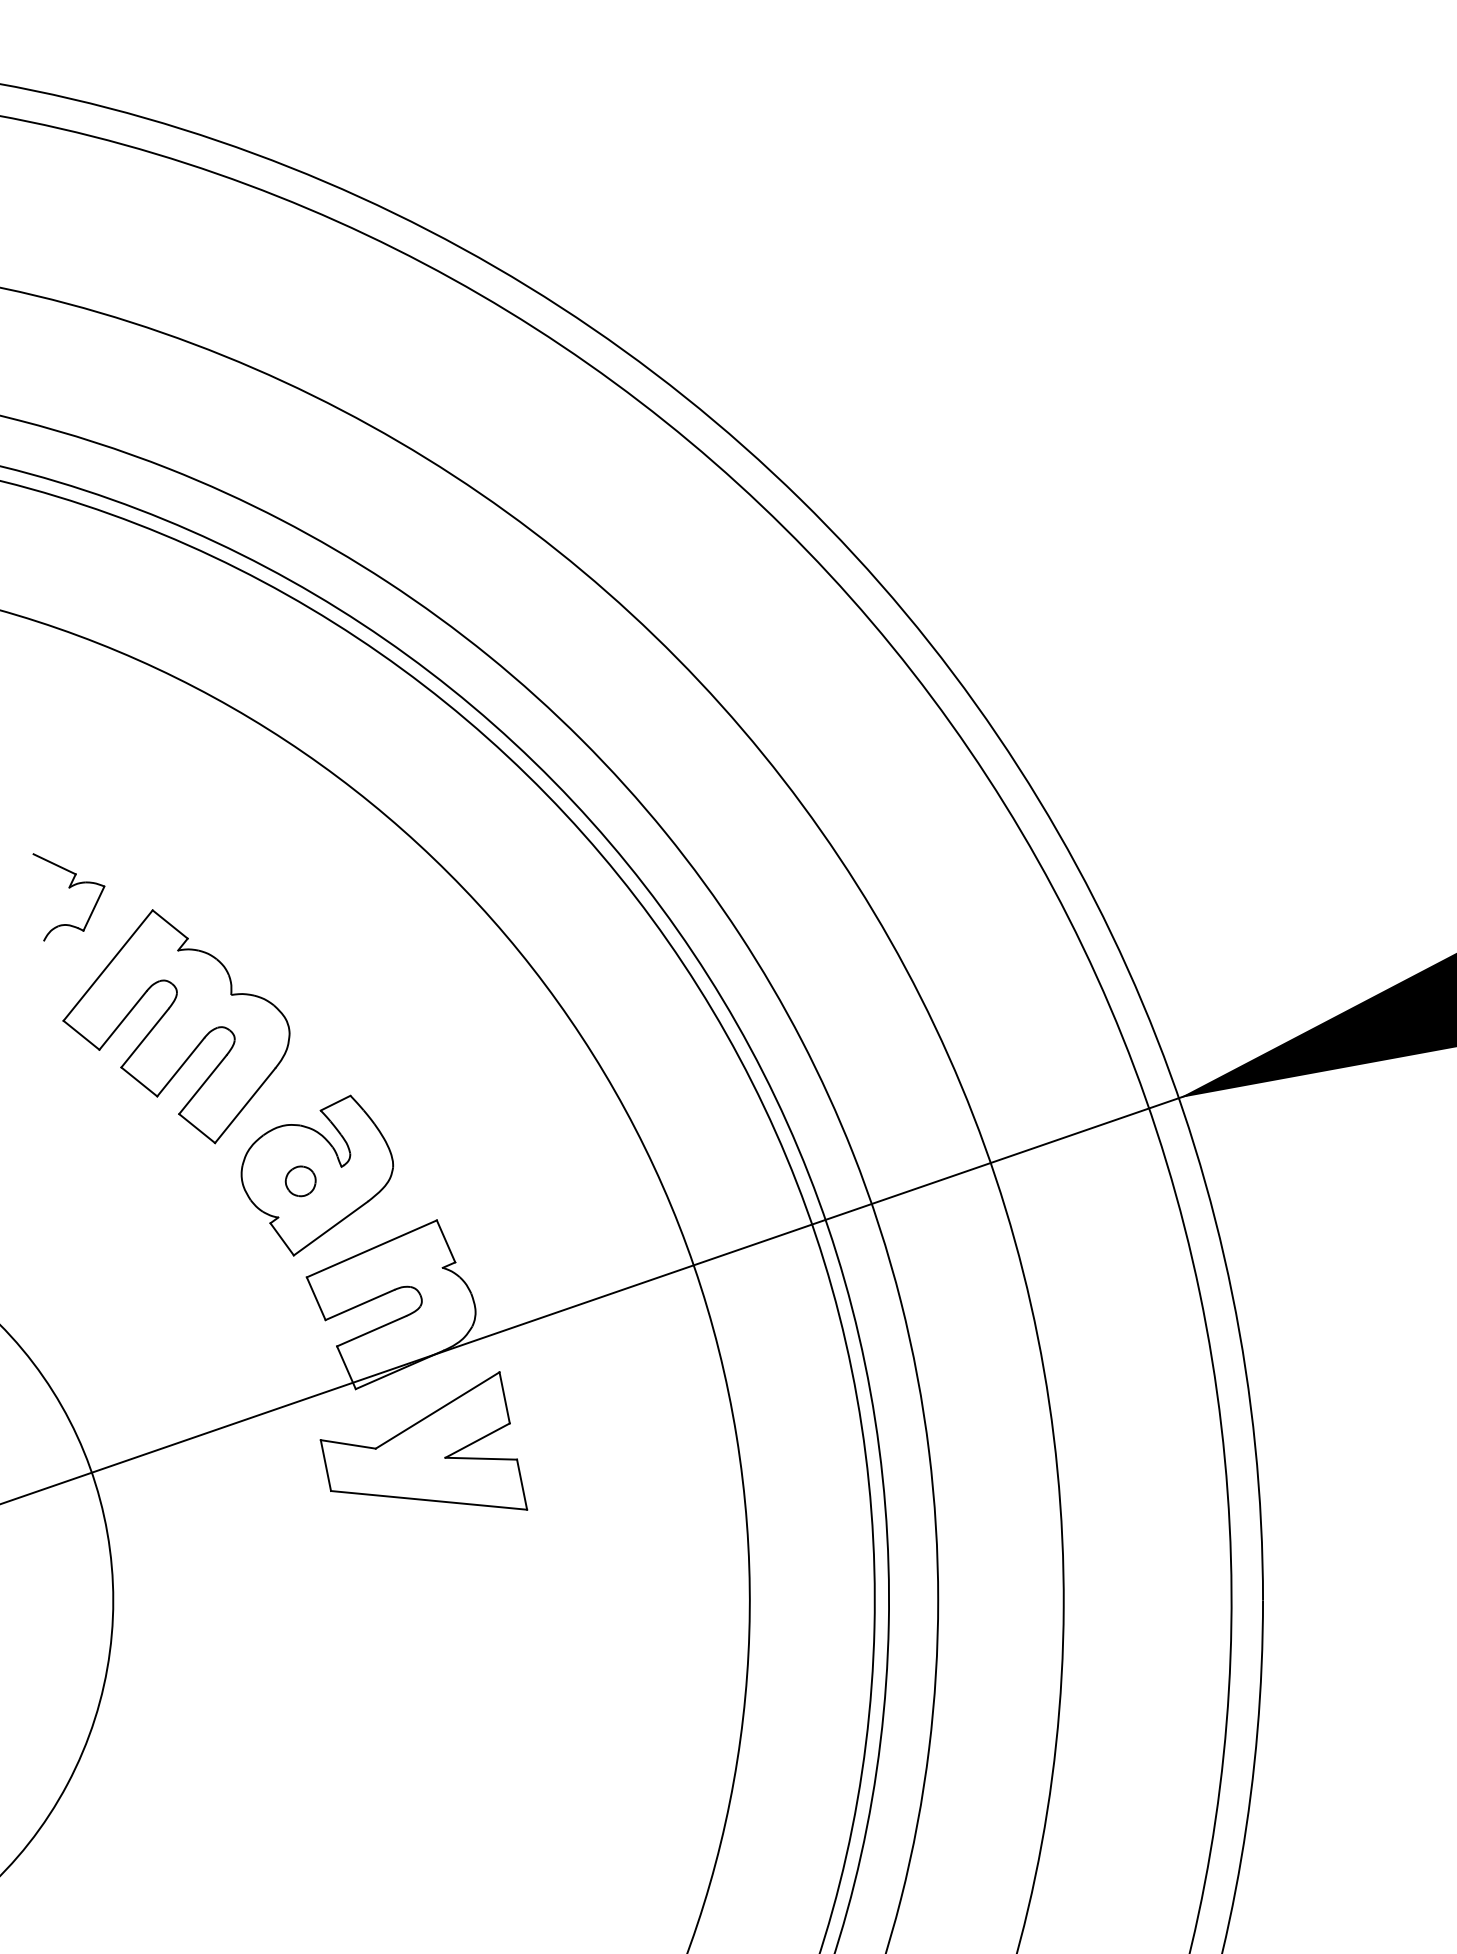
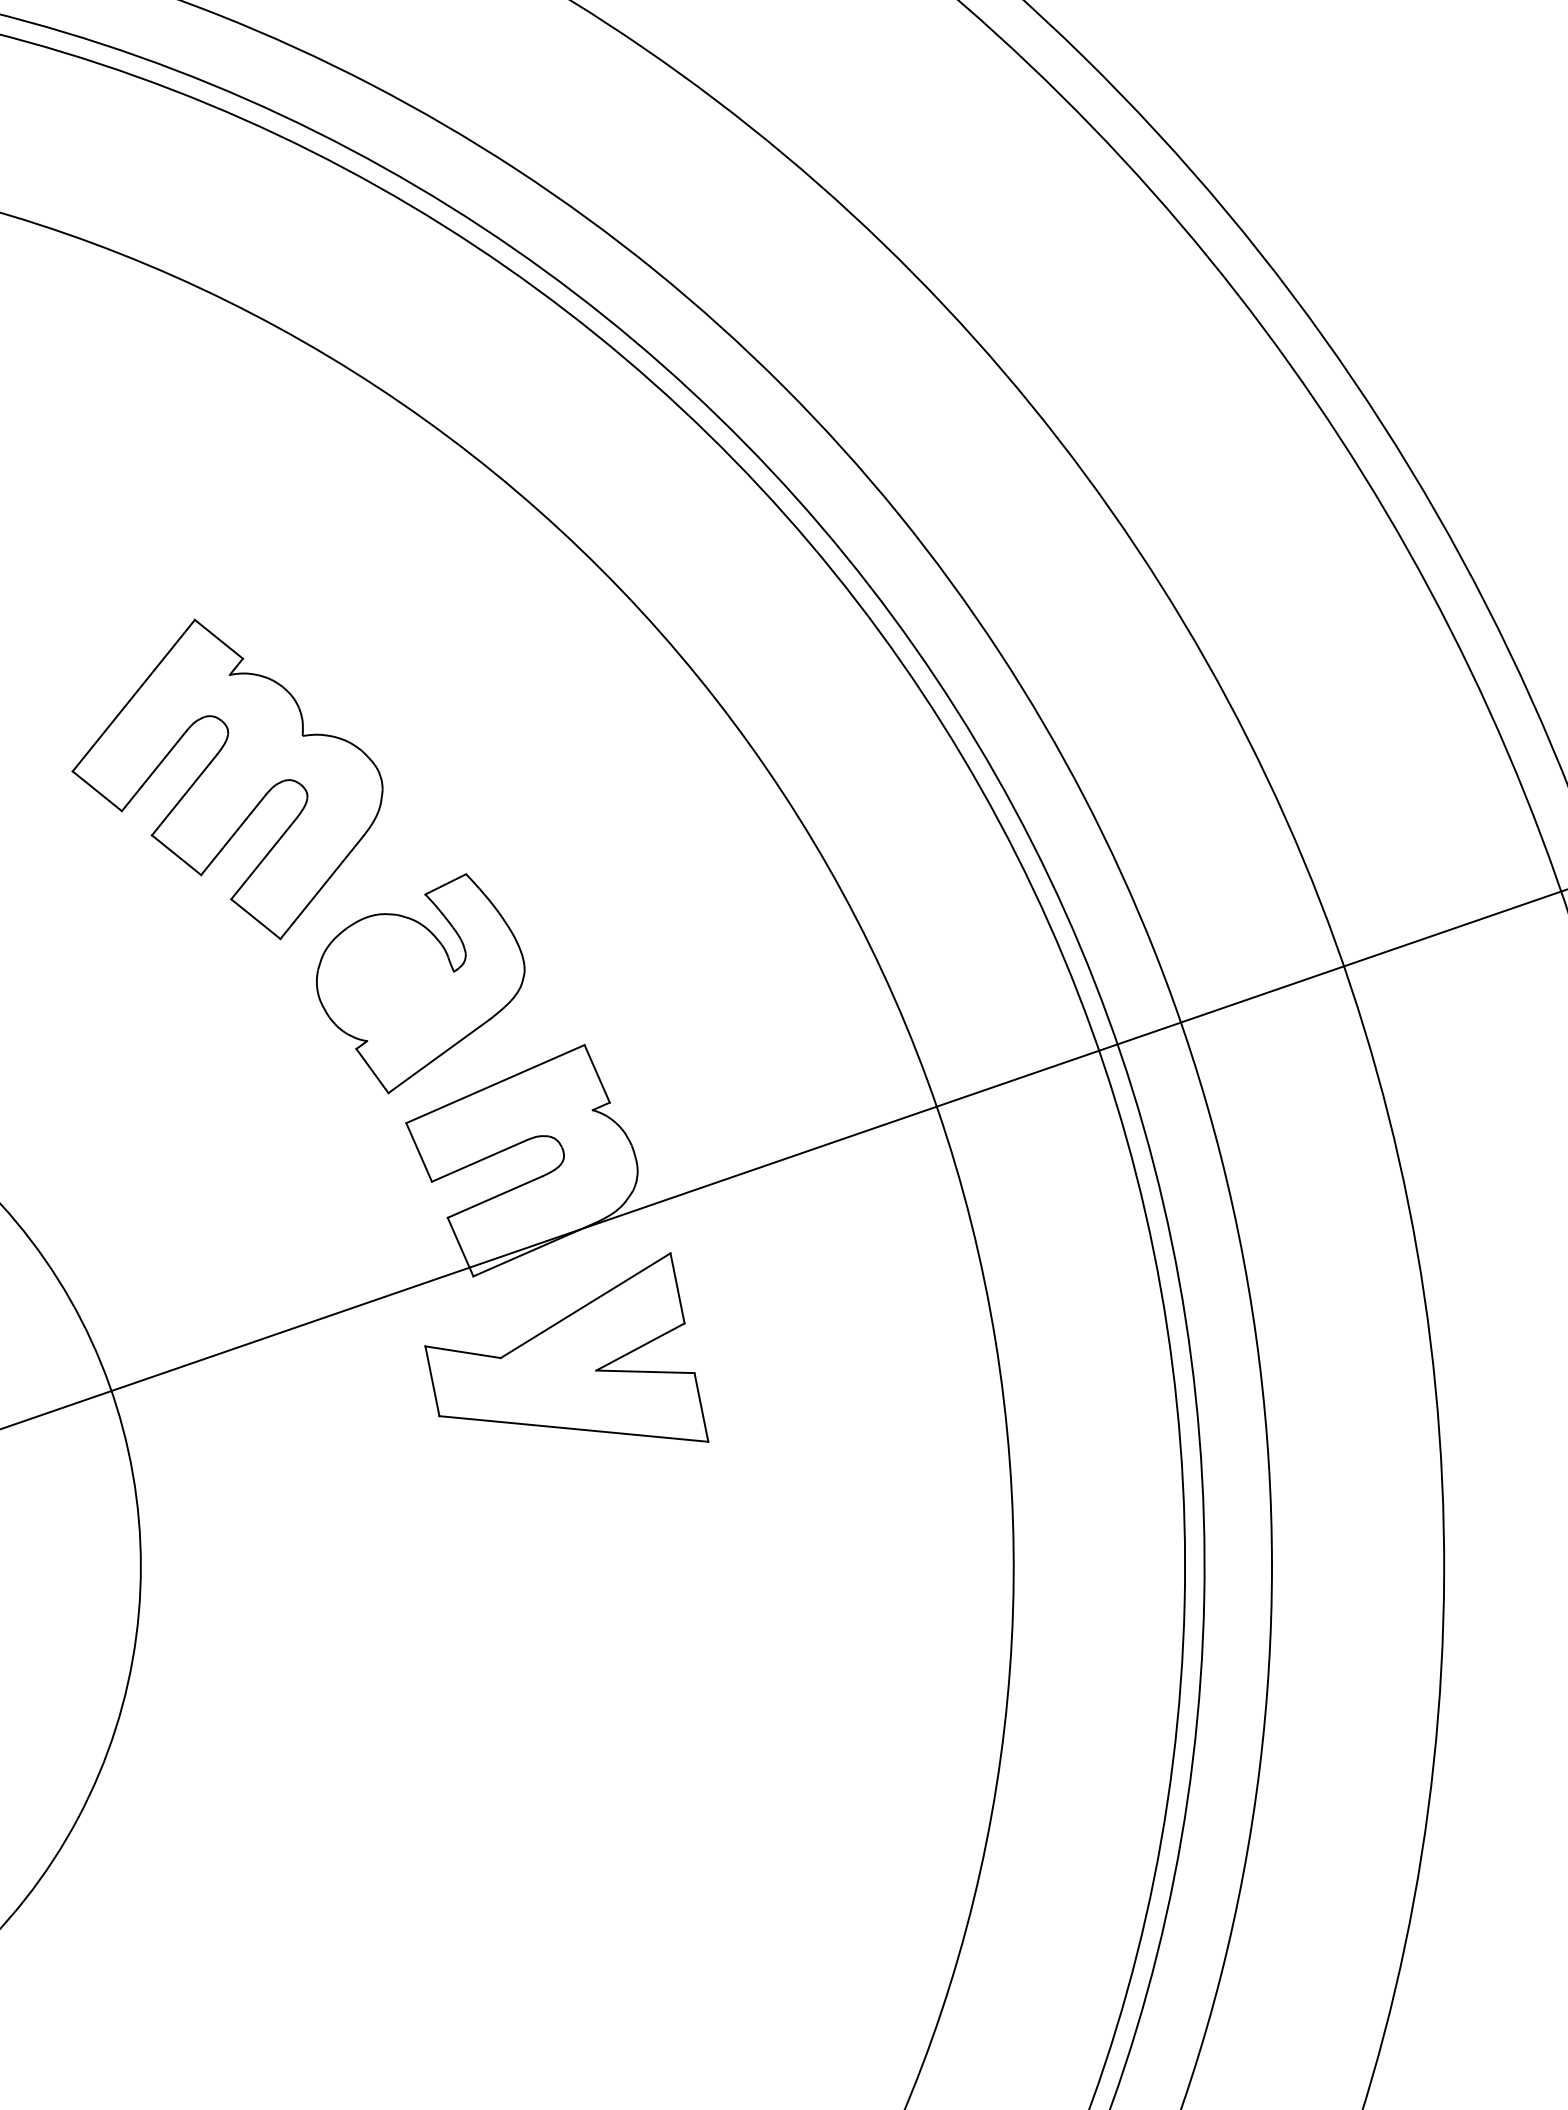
part: (68, 888) -> (79, 589), removed
part: (300, 1181) -> (397, 991), removed

